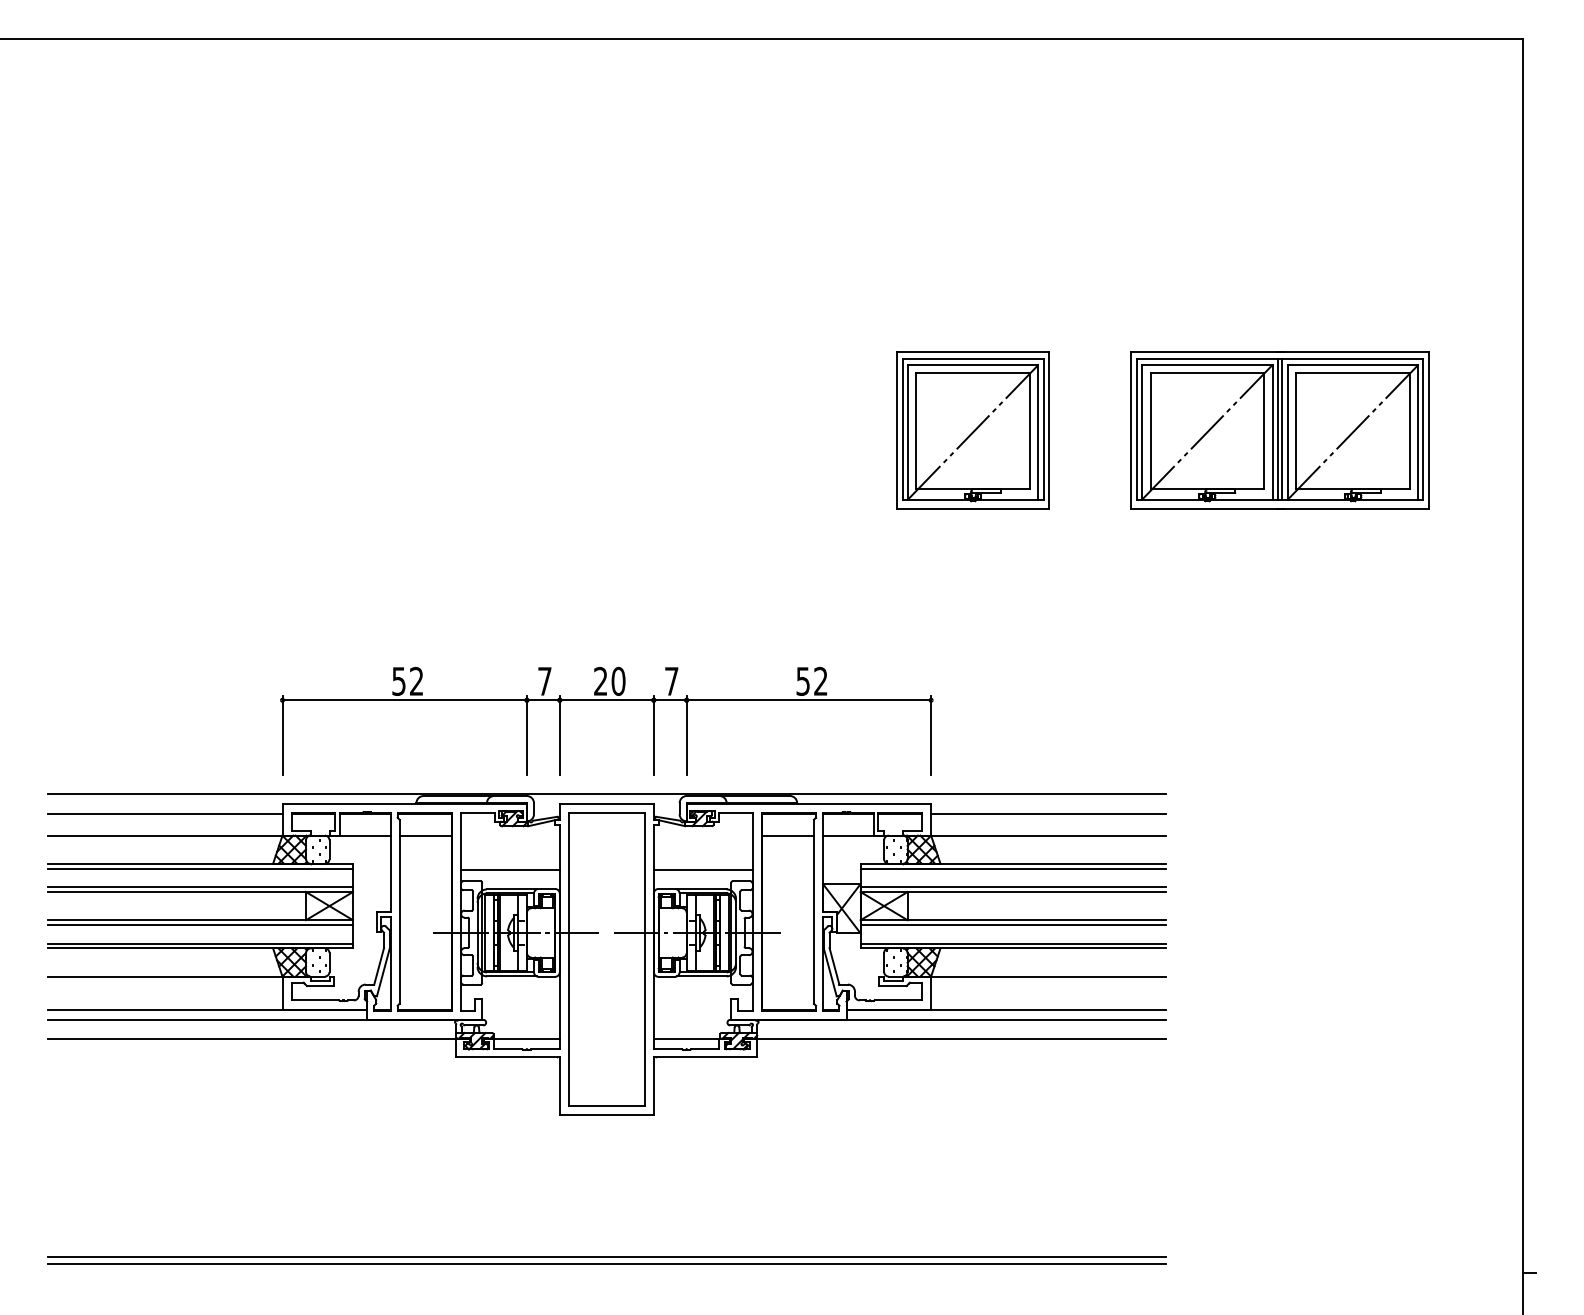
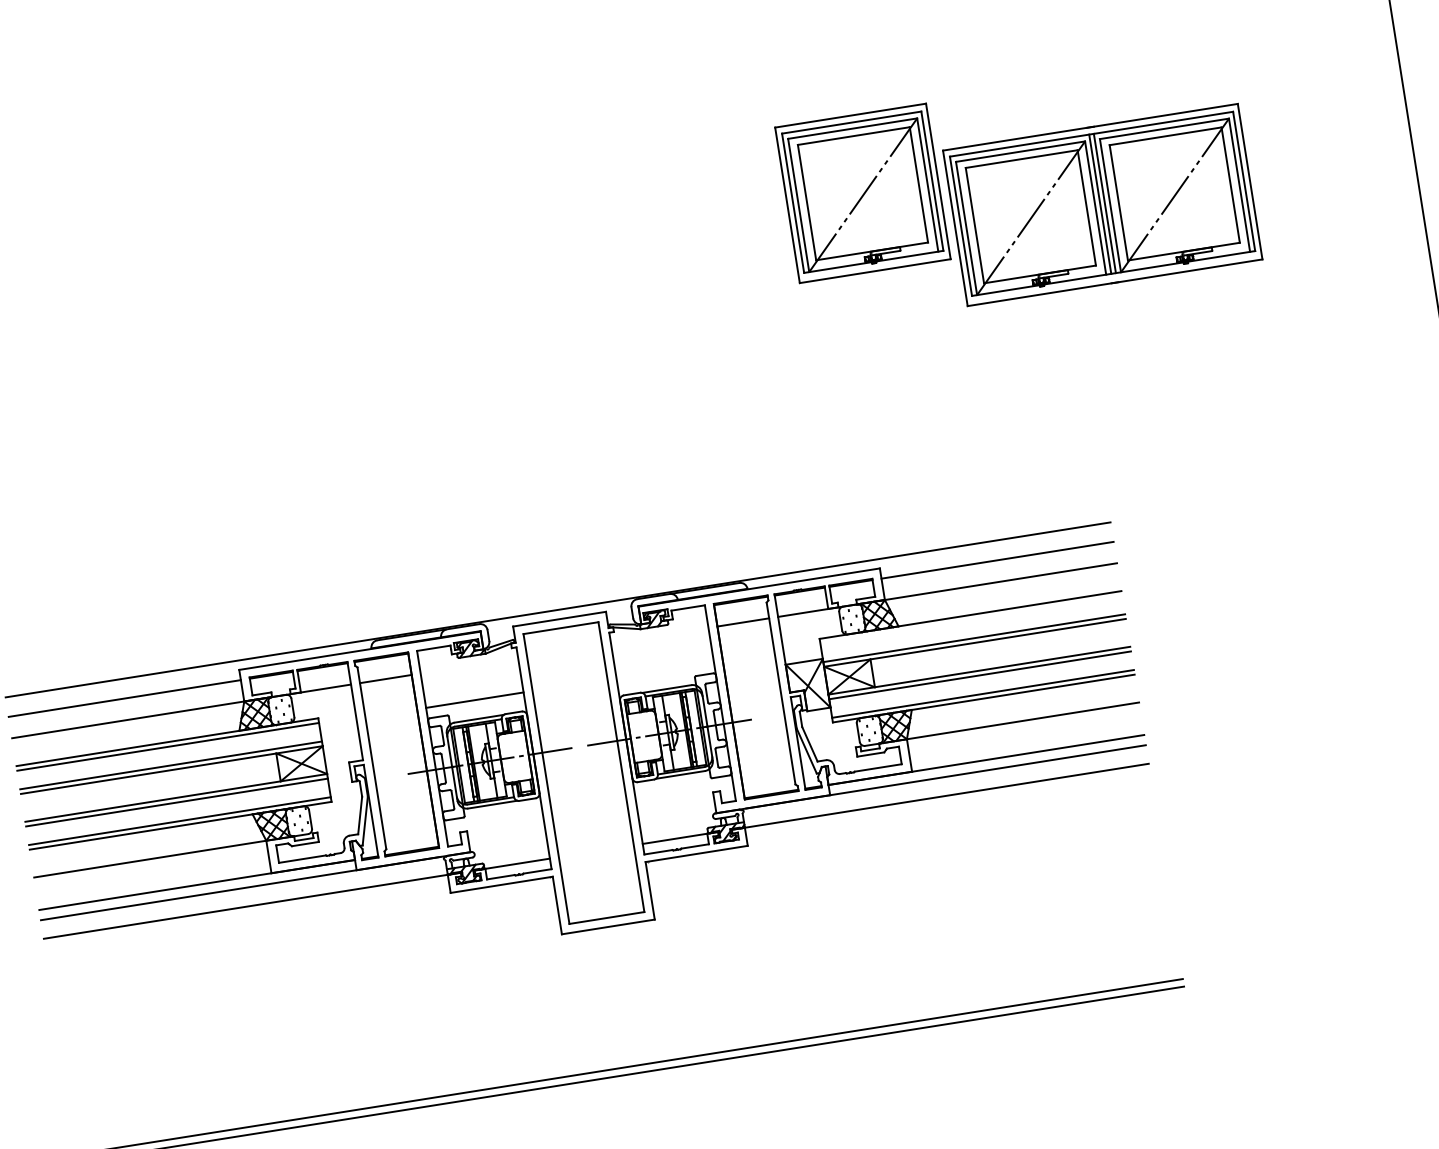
part: (1279, 430) -> (1102, 205), moved
part: (606, 700) -> (543, 517), removed
line: (1013, 868) -> (971, 619), removed
line: (702, 870) -> (664, 670), removed

